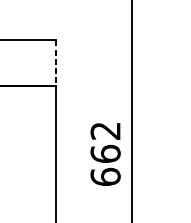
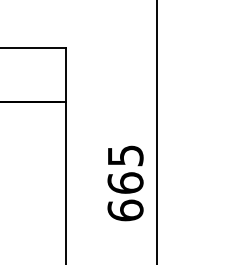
line: (56, 63) -> (66, 75), dashed -> solid
text: (105, 130) -> (125, 155), 662 -> 665

